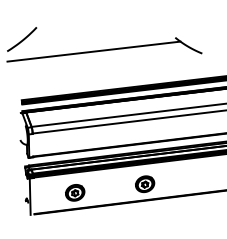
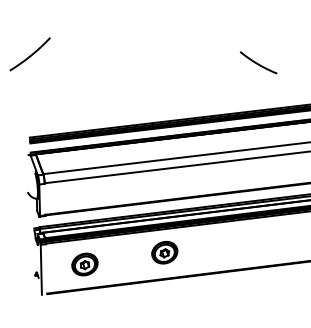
line: (93, 51) -> (128, 70), removed
part: (144, 184) -> (164, 252), moved
part: (74, 192) -> (84, 264), moved

